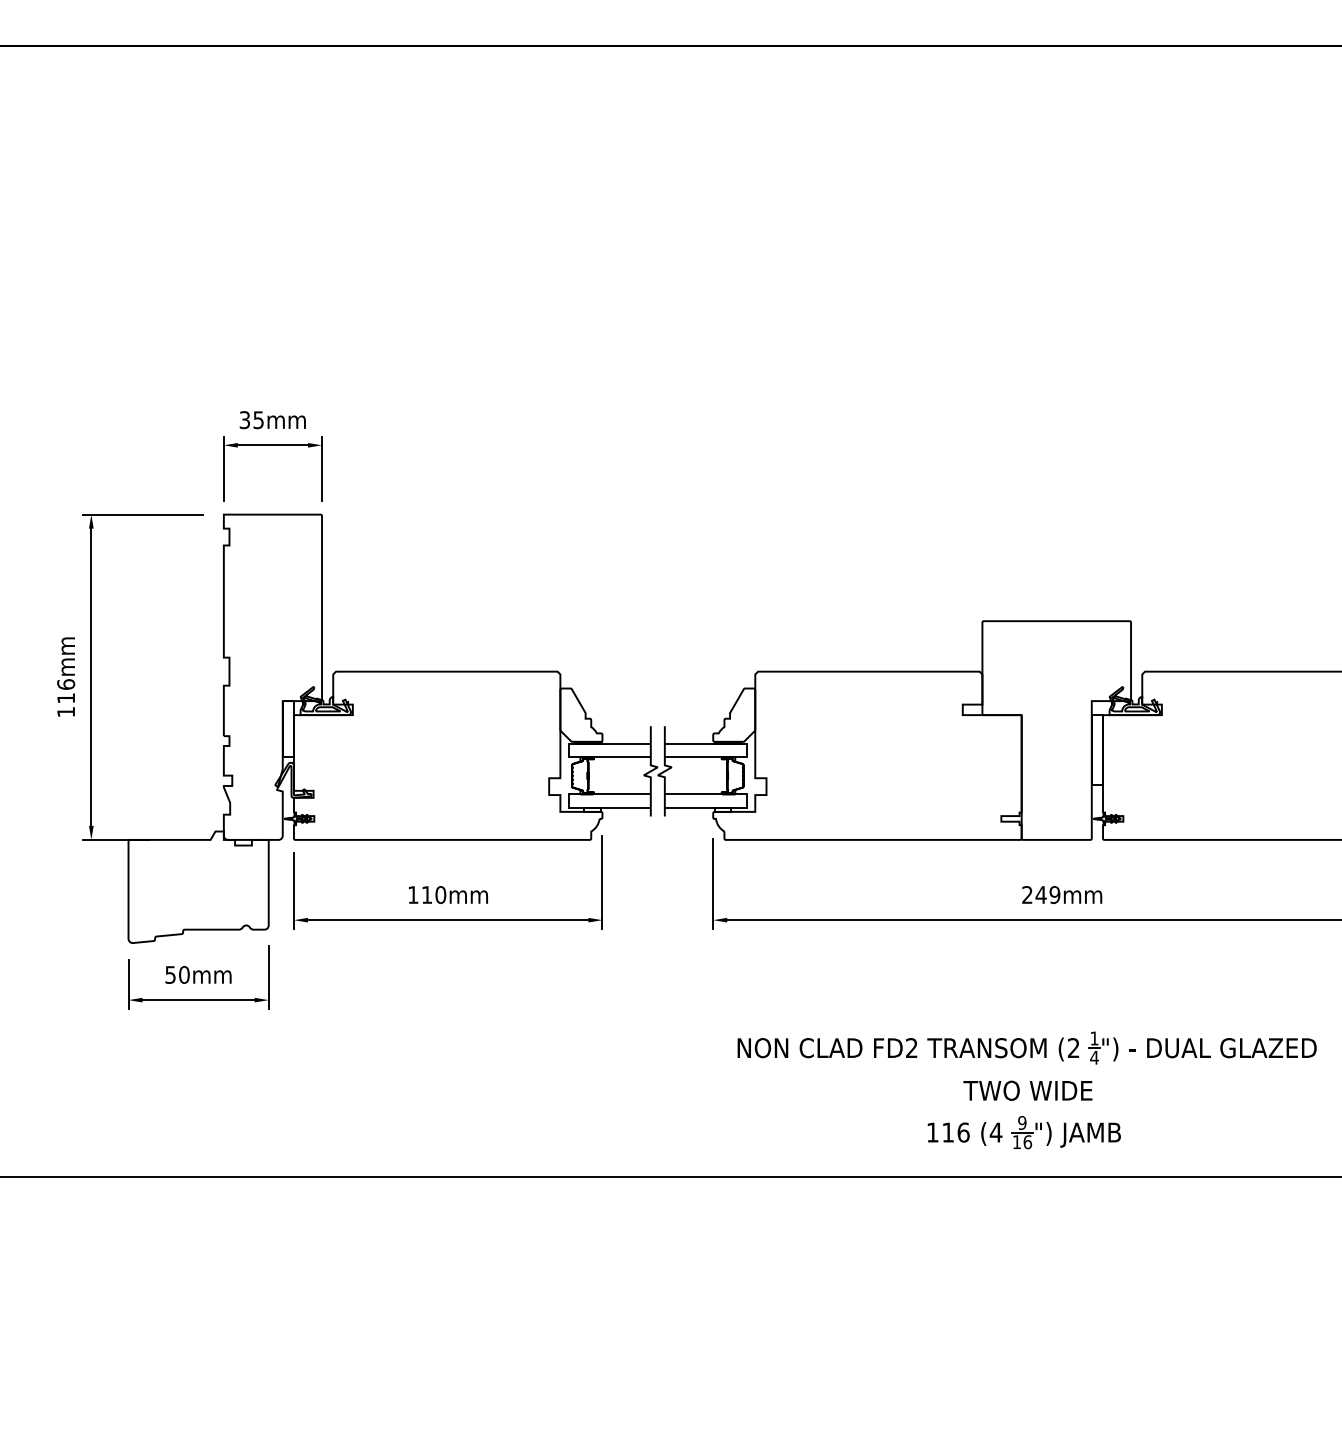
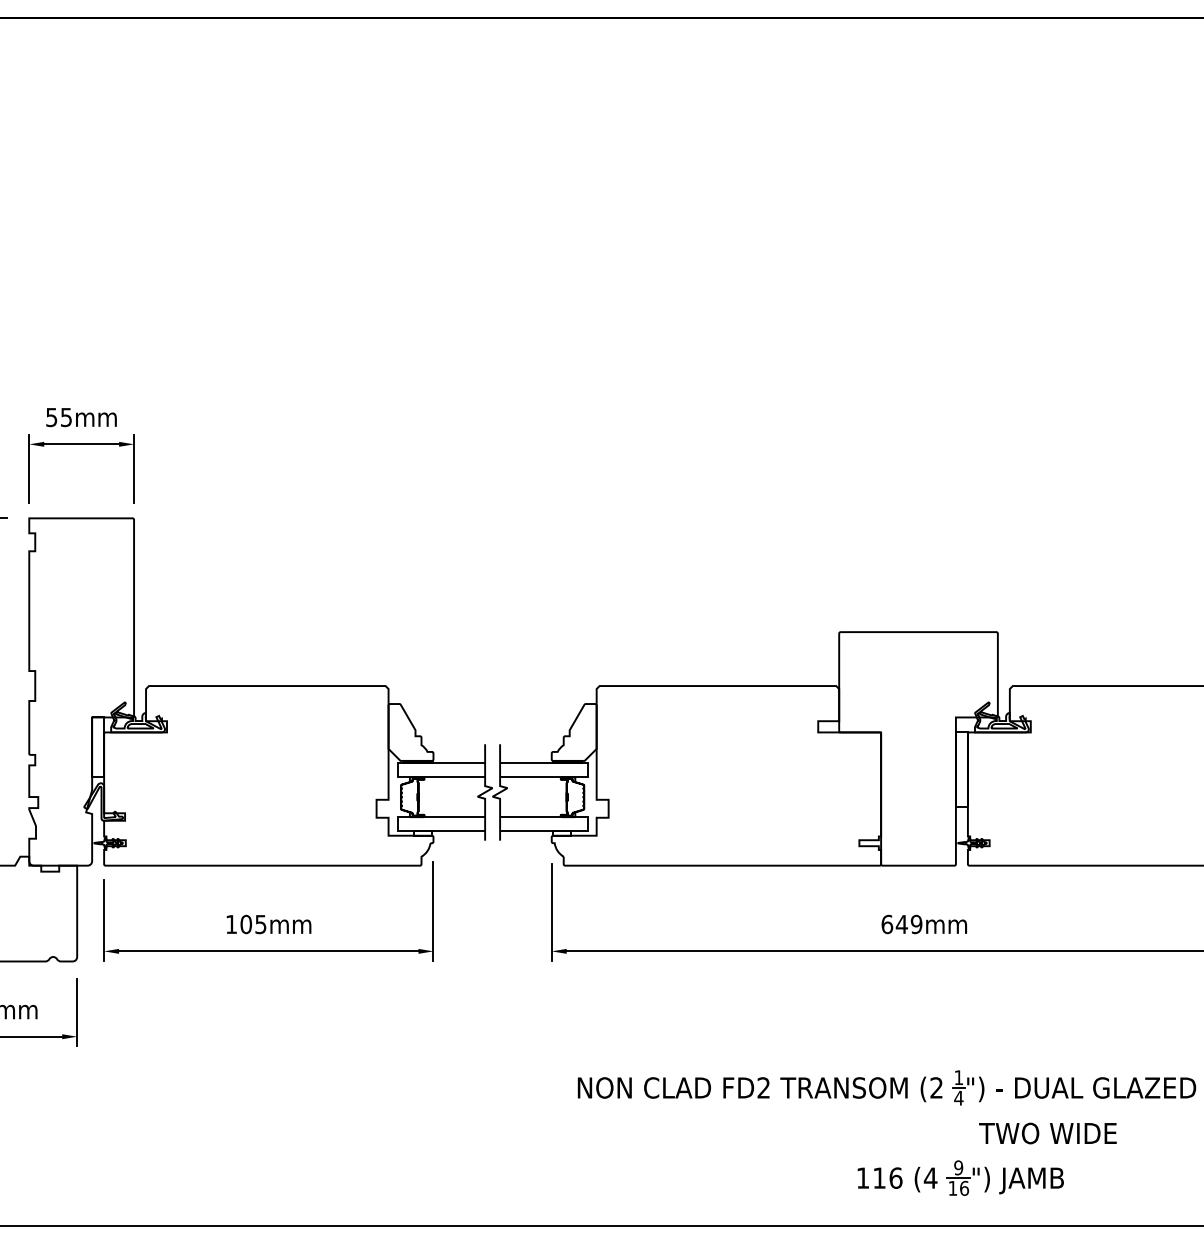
text: (245, 419) -> (52, 416), 35mm -> 55mm
text: (1027, 894) -> (887, 923), 249mm -> 649mm
text: (433, 895) -> (253, 925), 110mm -> 105mm
text: (1027, 1090) -> (1047, 1133), moved
part: (1023, 1132) -> (959, 1178), moved

